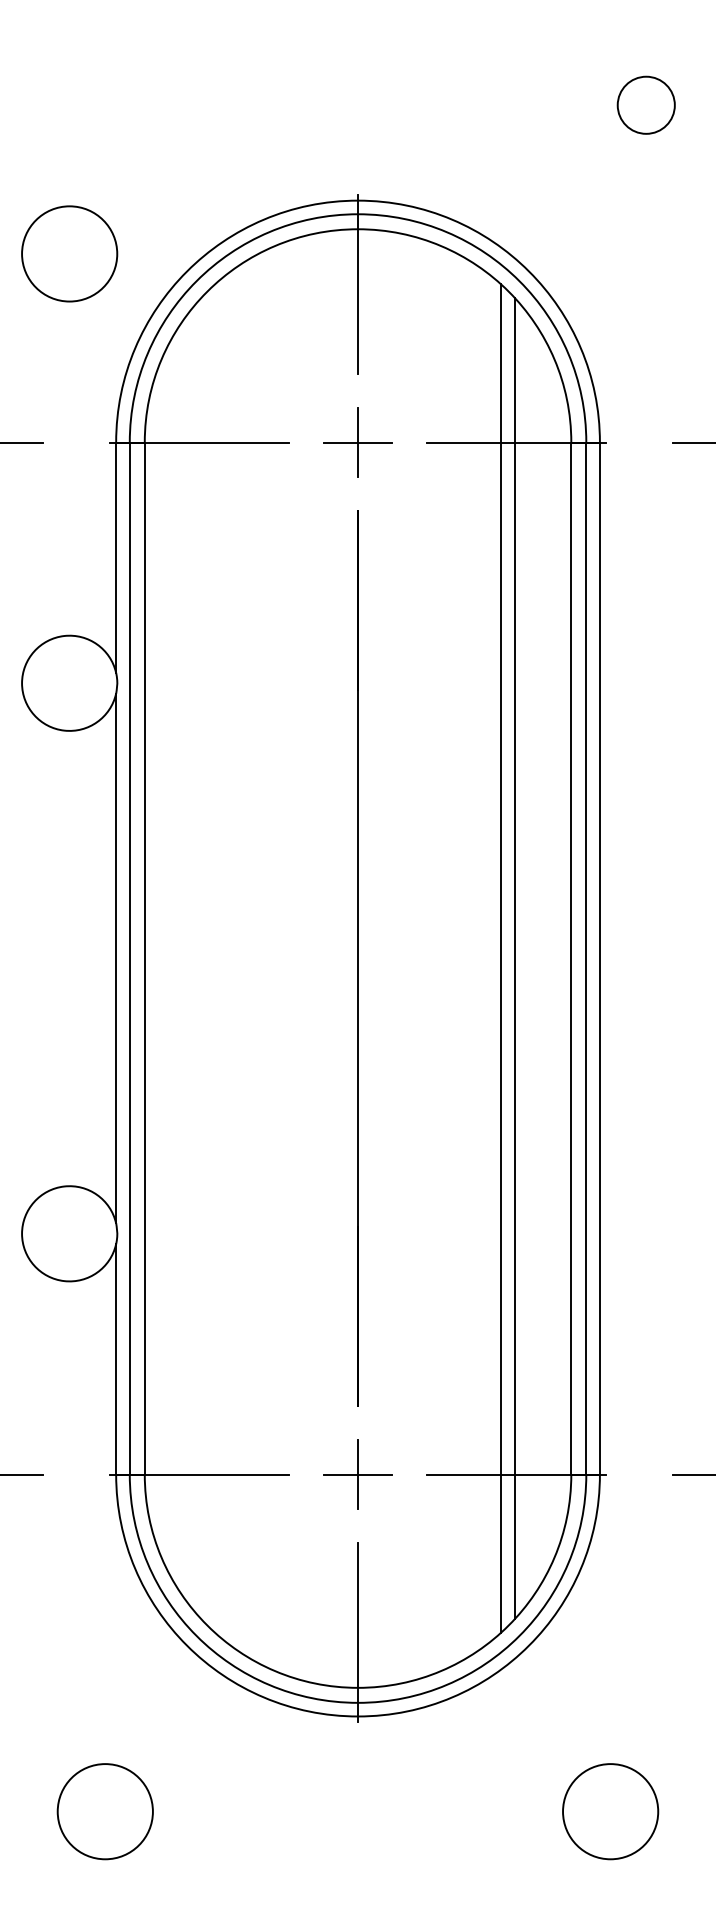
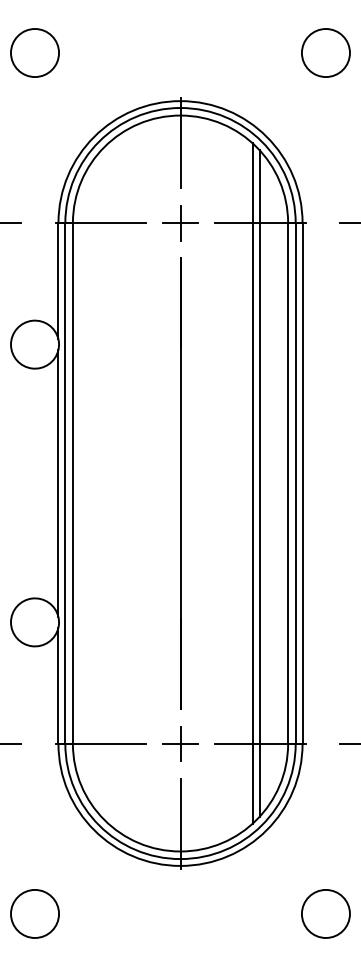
circle: (645, 106) -> (325, 53), size x1.67
circle: (68, 252) -> (34, 52), moved
circle: (104, 1810) -> (34, 913), moved
circle: (609, 1810) -> (325, 913), moved

